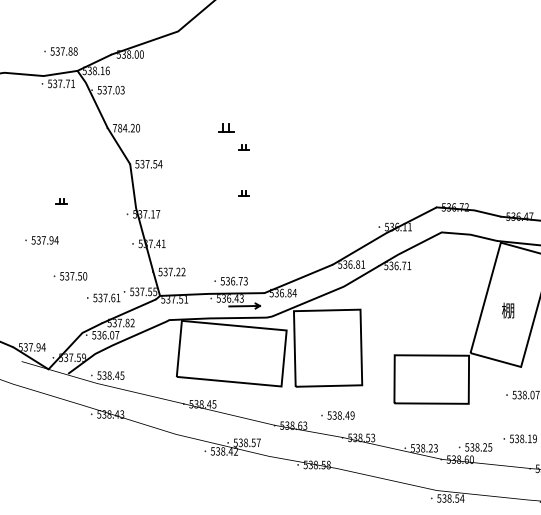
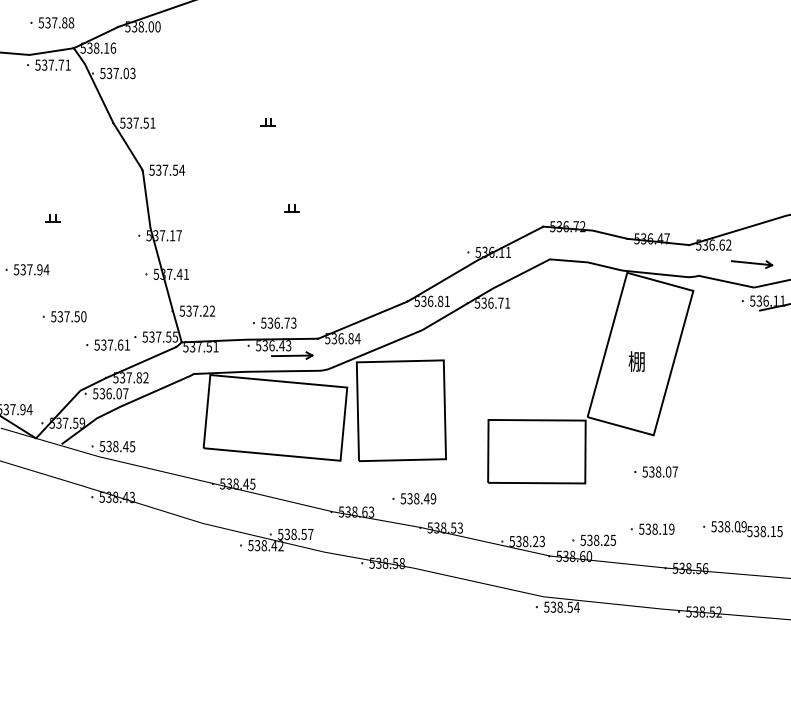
text: (126, 127) -> (137, 122), 784.20 -> 537.51
part: (225, 127) -> (267, 122), size x0.71
part: (244, 147) -> (291, 148), removed

